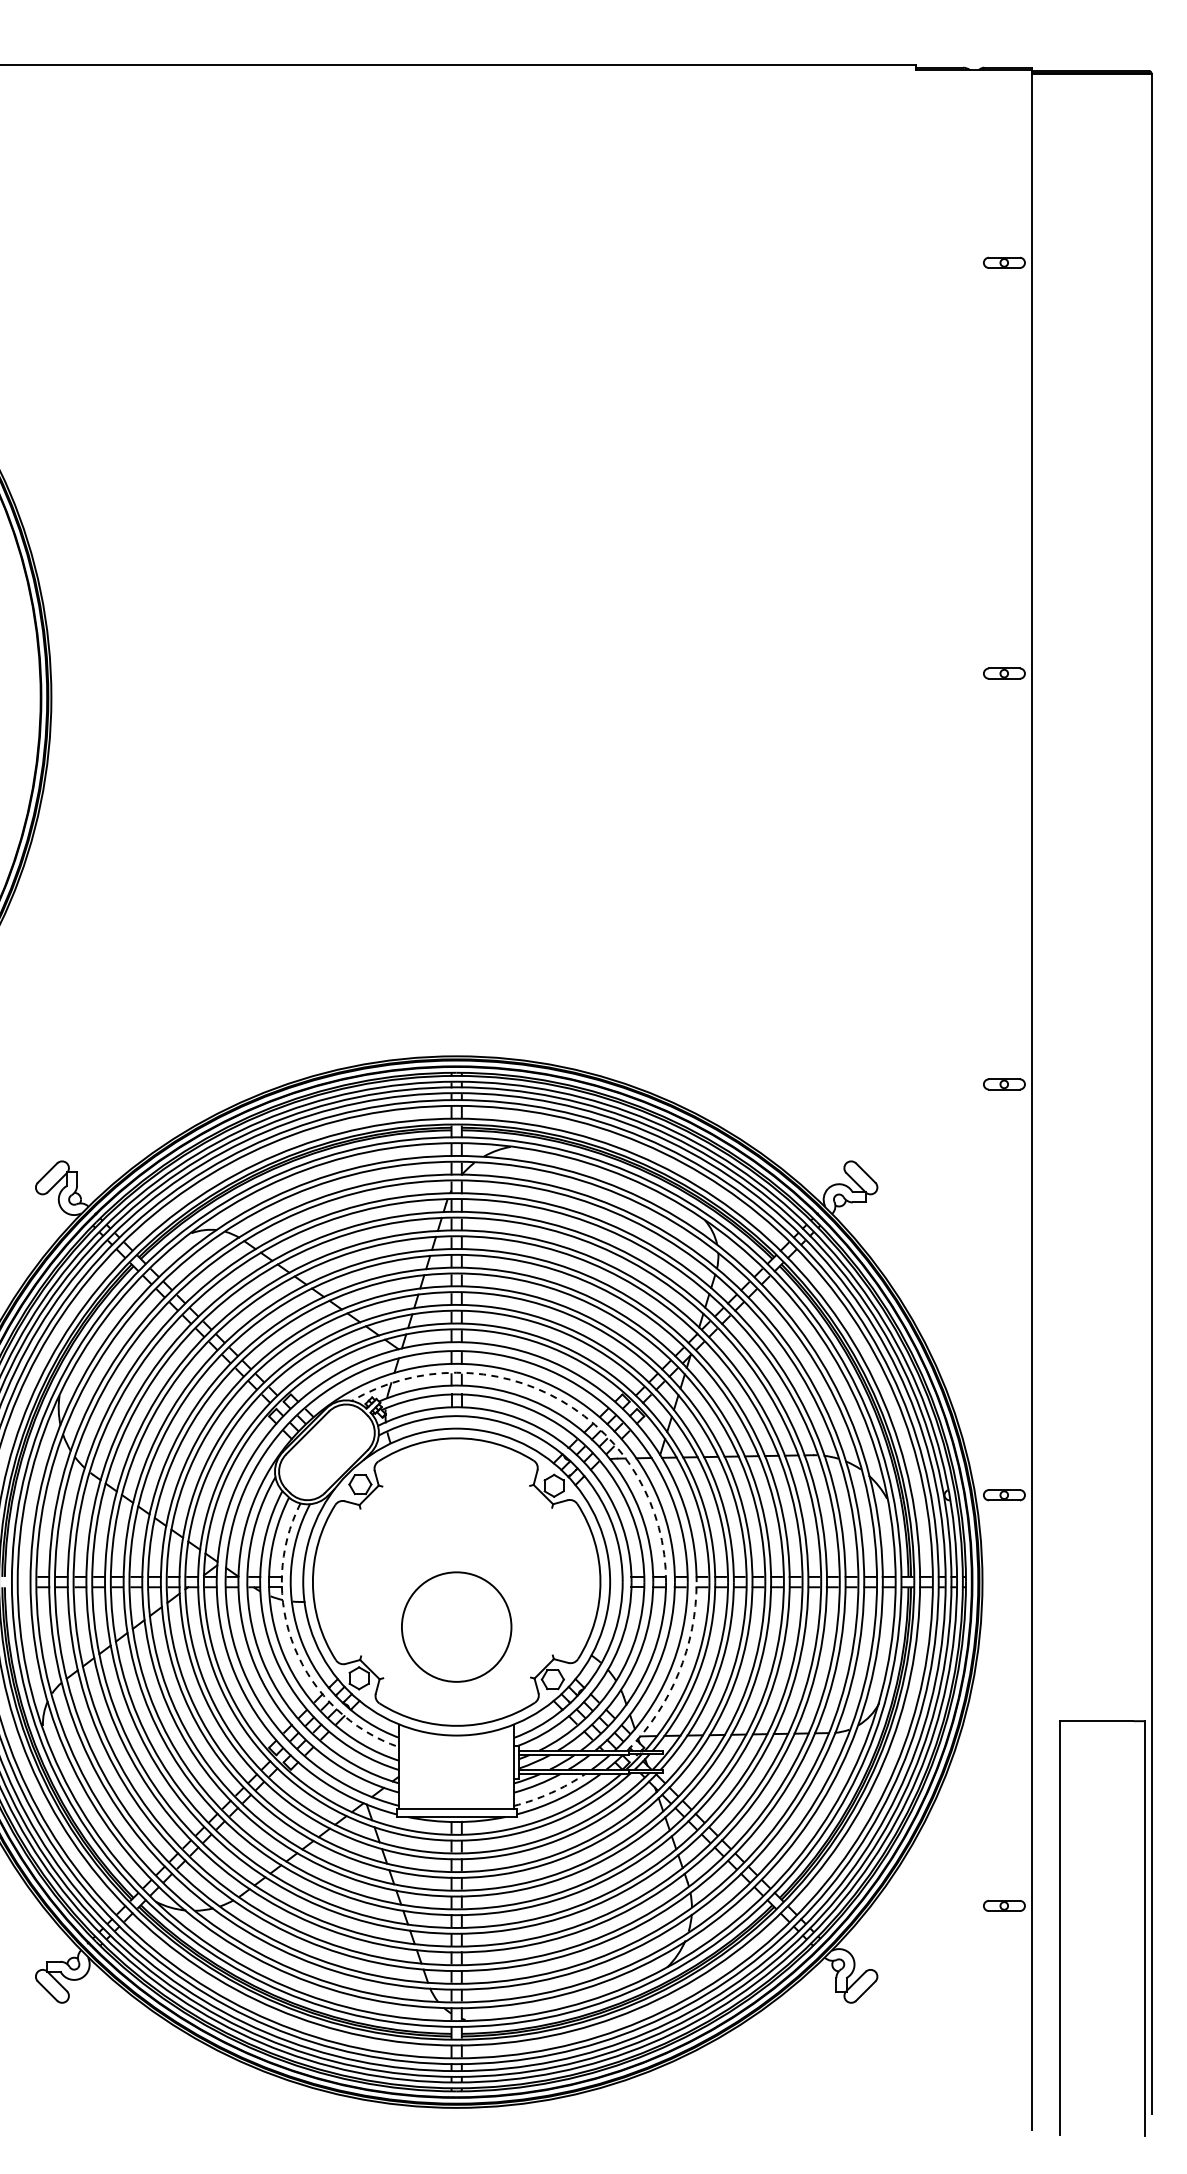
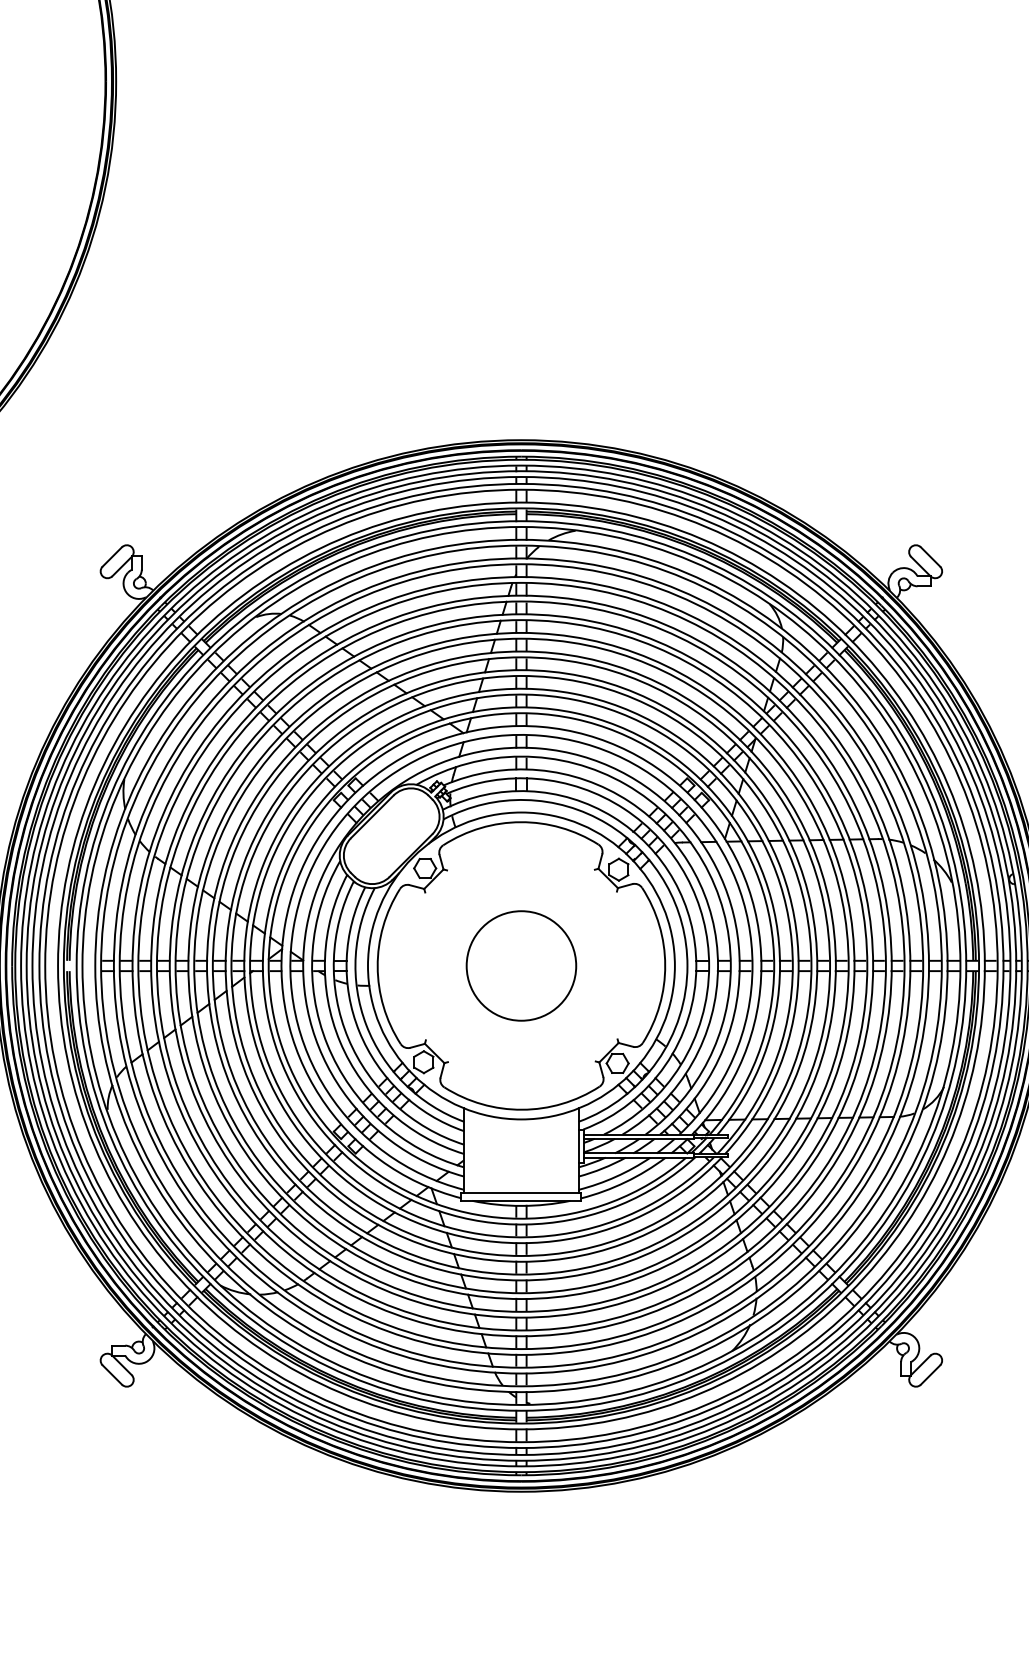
arc: (561, 1400) -> (626, 784), dashed -> solid
circle: (456, 1626) -> (521, 965), moved
arc: (294, 1647) -> (359, 1031), dashed -> solid
arc: (678, 1673) -> (743, 1057), dashed -> solid
arc: (551, 1792) -> (616, 1176), dashed -> solid

